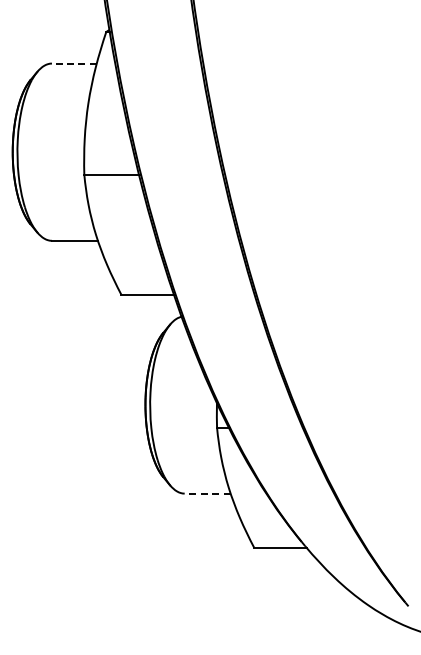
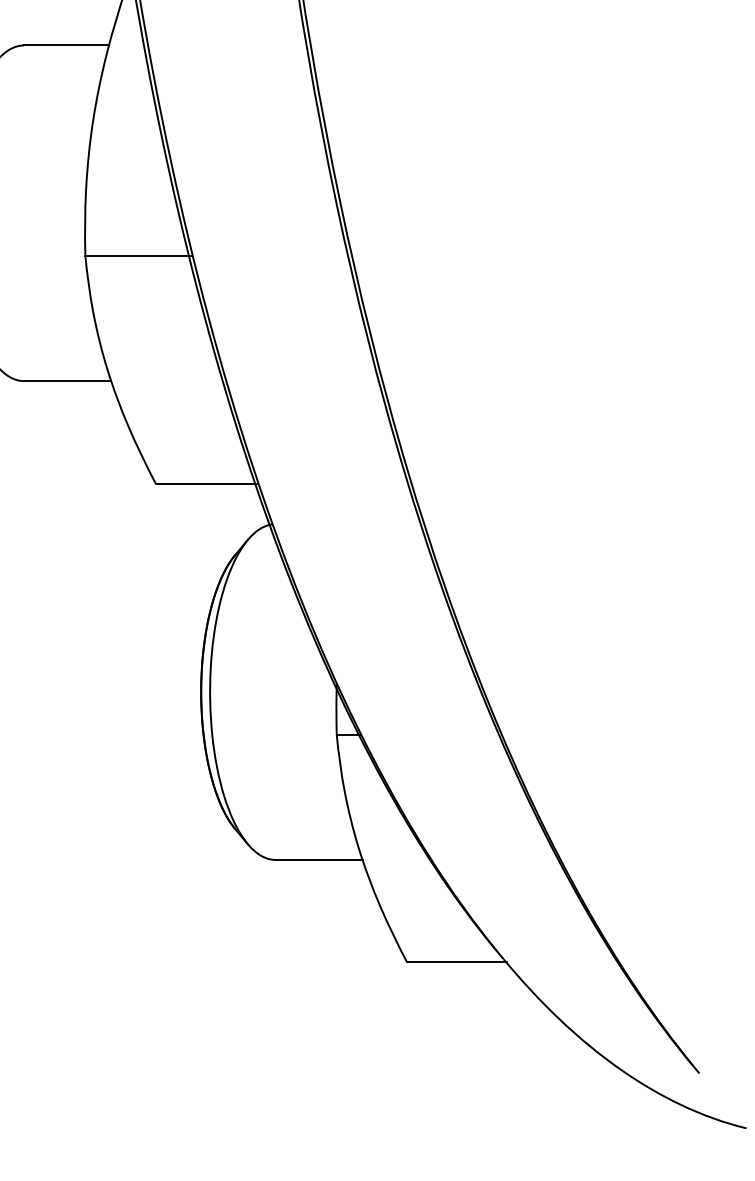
line: (73, 63) -> (64, 45), dashed -> solid
line: (207, 493) -> (318, 859), dashed -> solid

